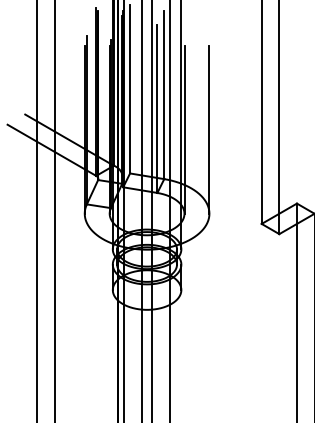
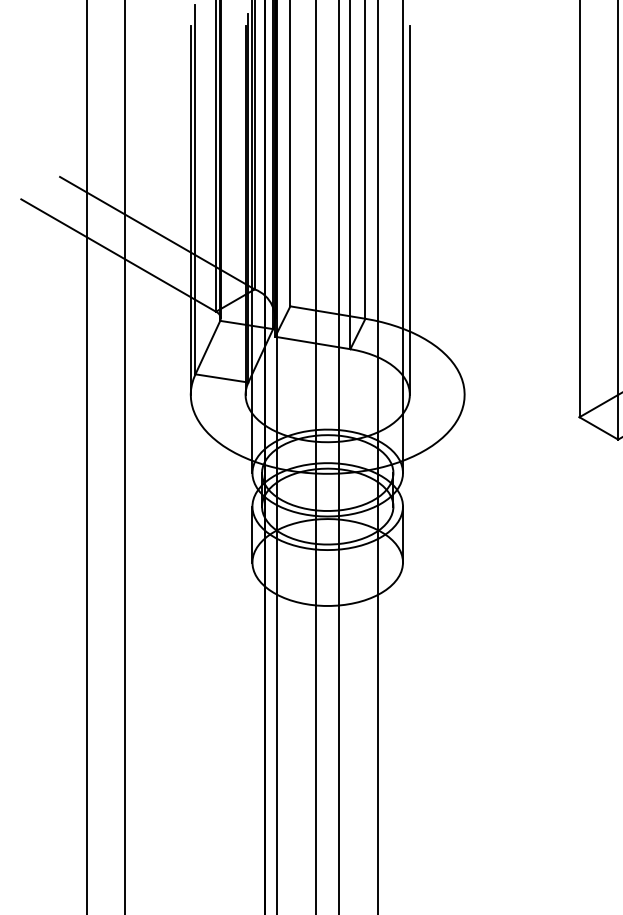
line: (209, 129) -> (464, 209), removed

